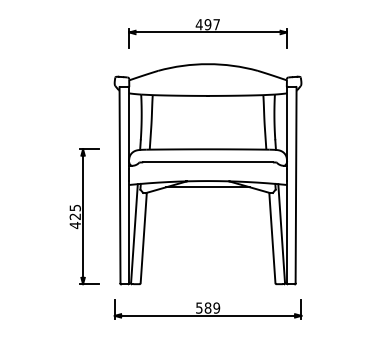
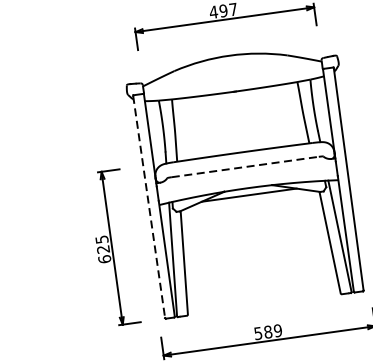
line: (208, 162) -> (245, 167), solid -> dashed
line: (120, 186) -> (149, 208), solid -> dashed
text: (74, 225) -> (103, 259), 425 -> 625

